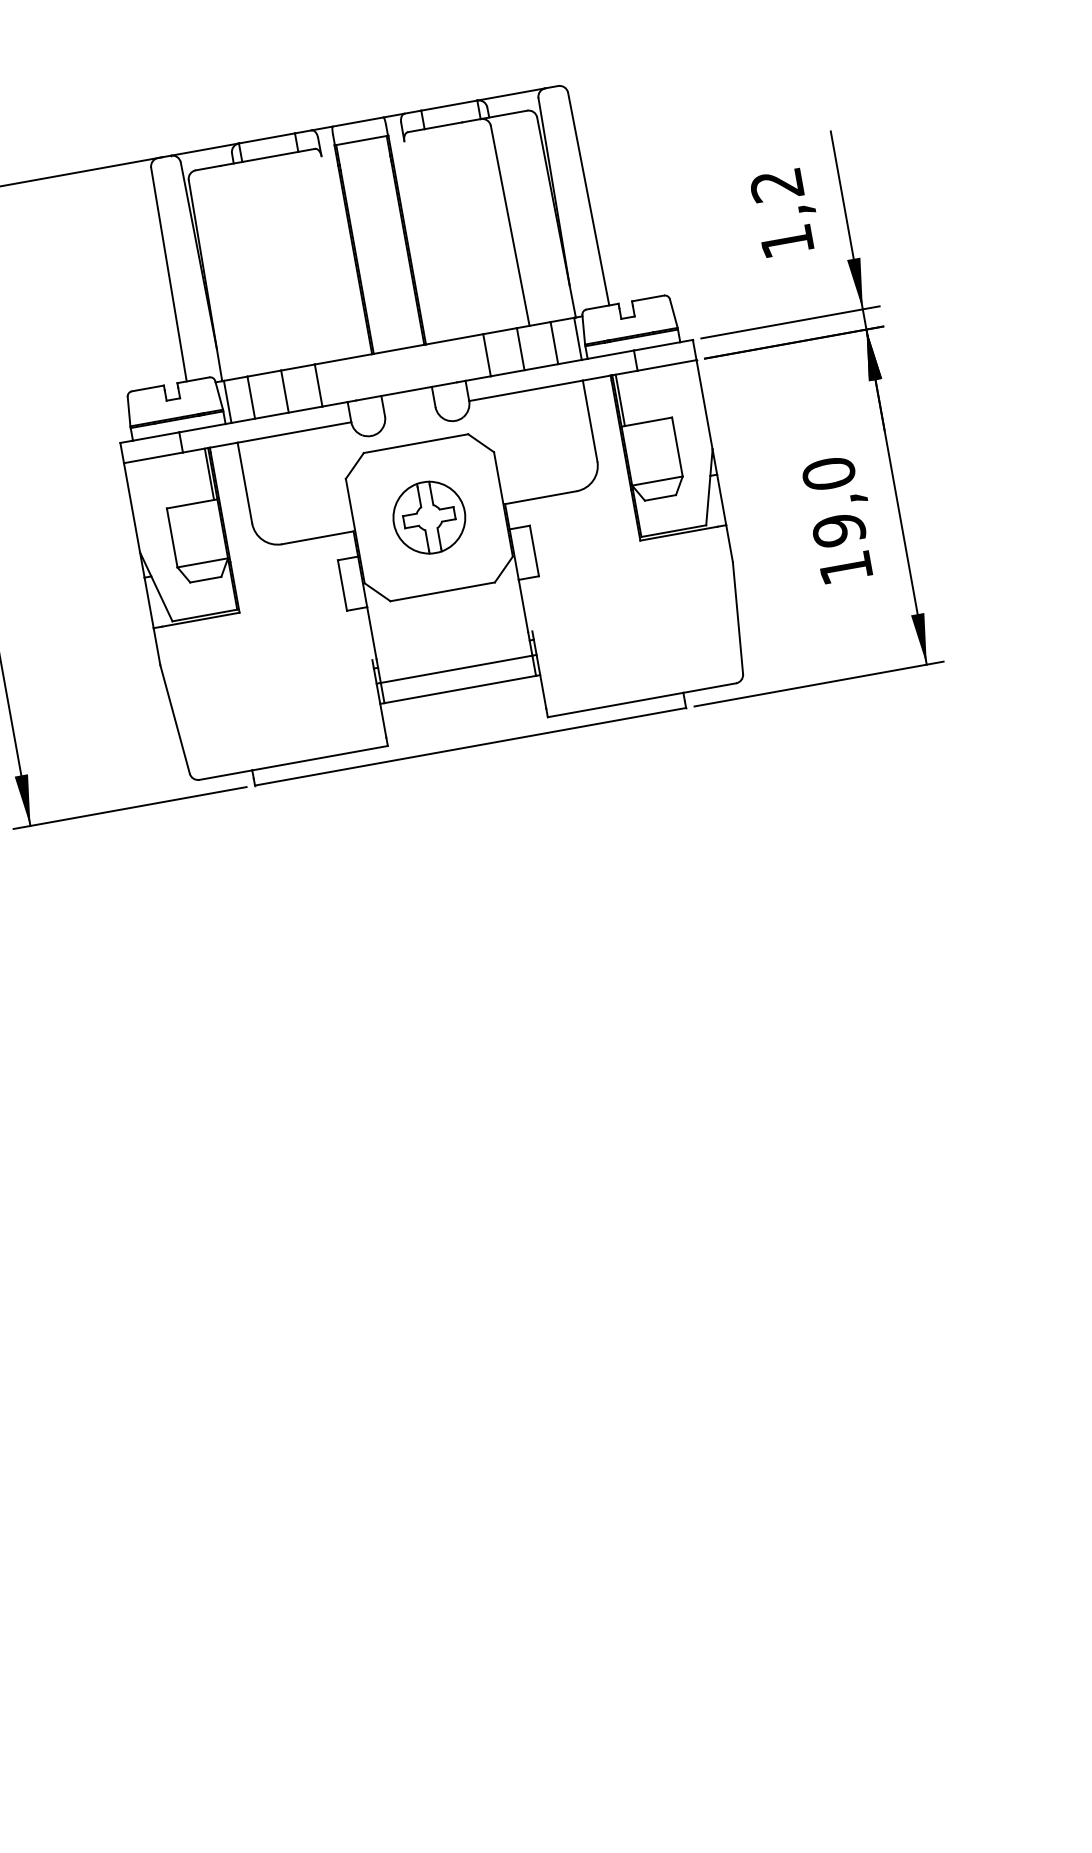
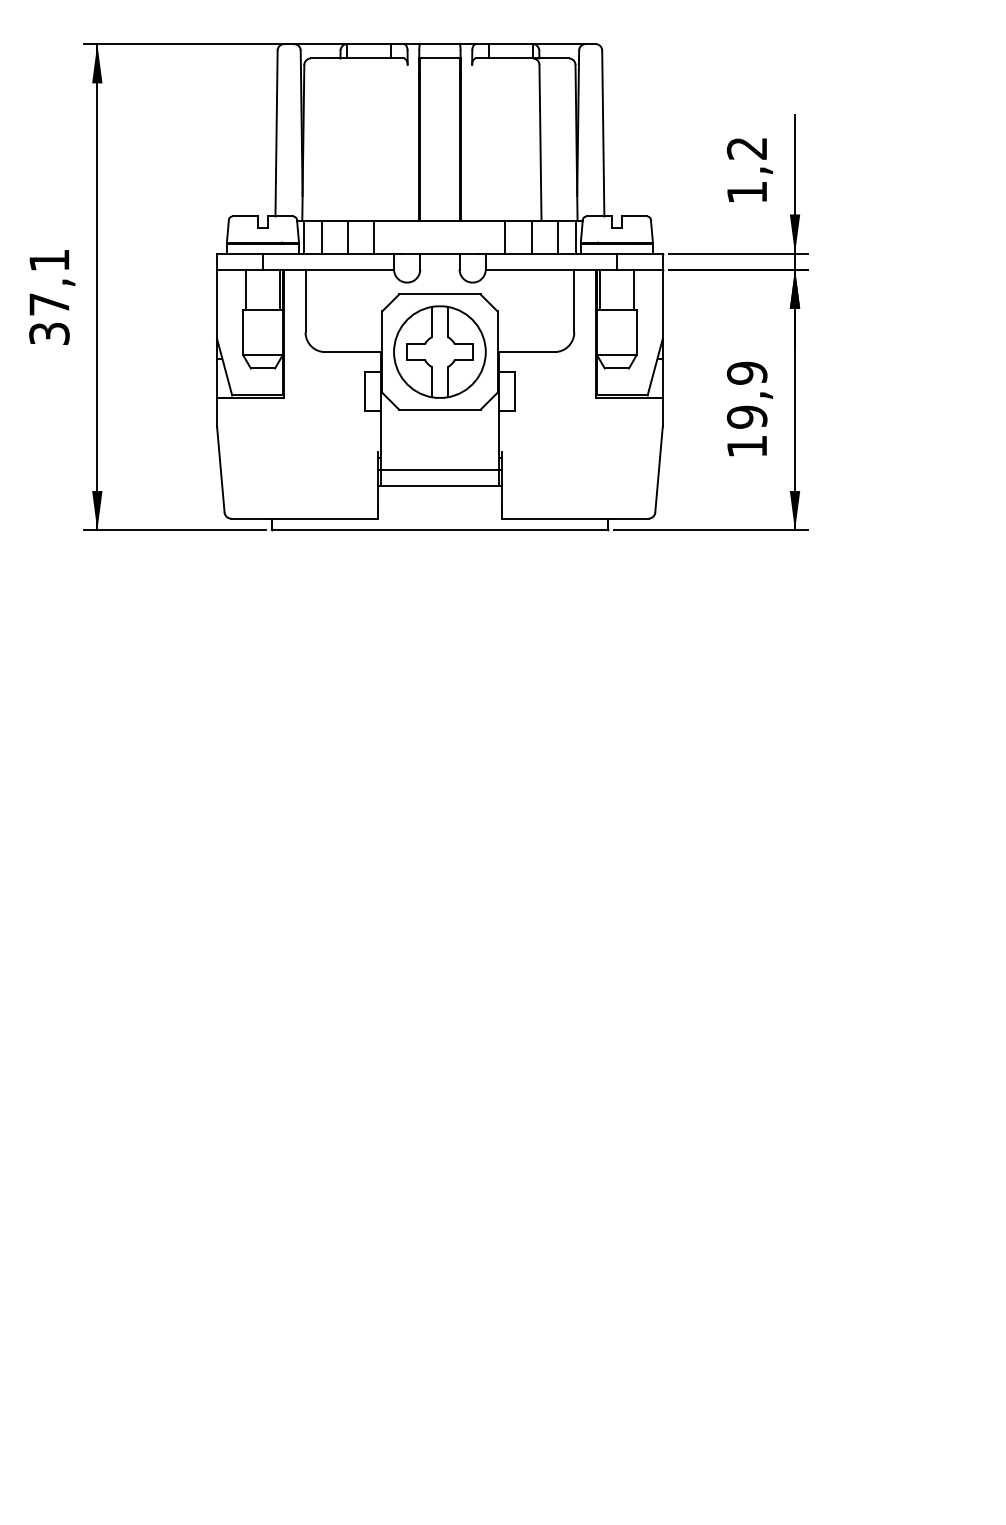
line: (663, 392) -> (633, 289), added
text: (829, 472) -> (747, 372), 19,0 -> 19,9
line: (165, 482) -> (245, 289), added
part: (428, 517) -> (439, 351), size x1.67

